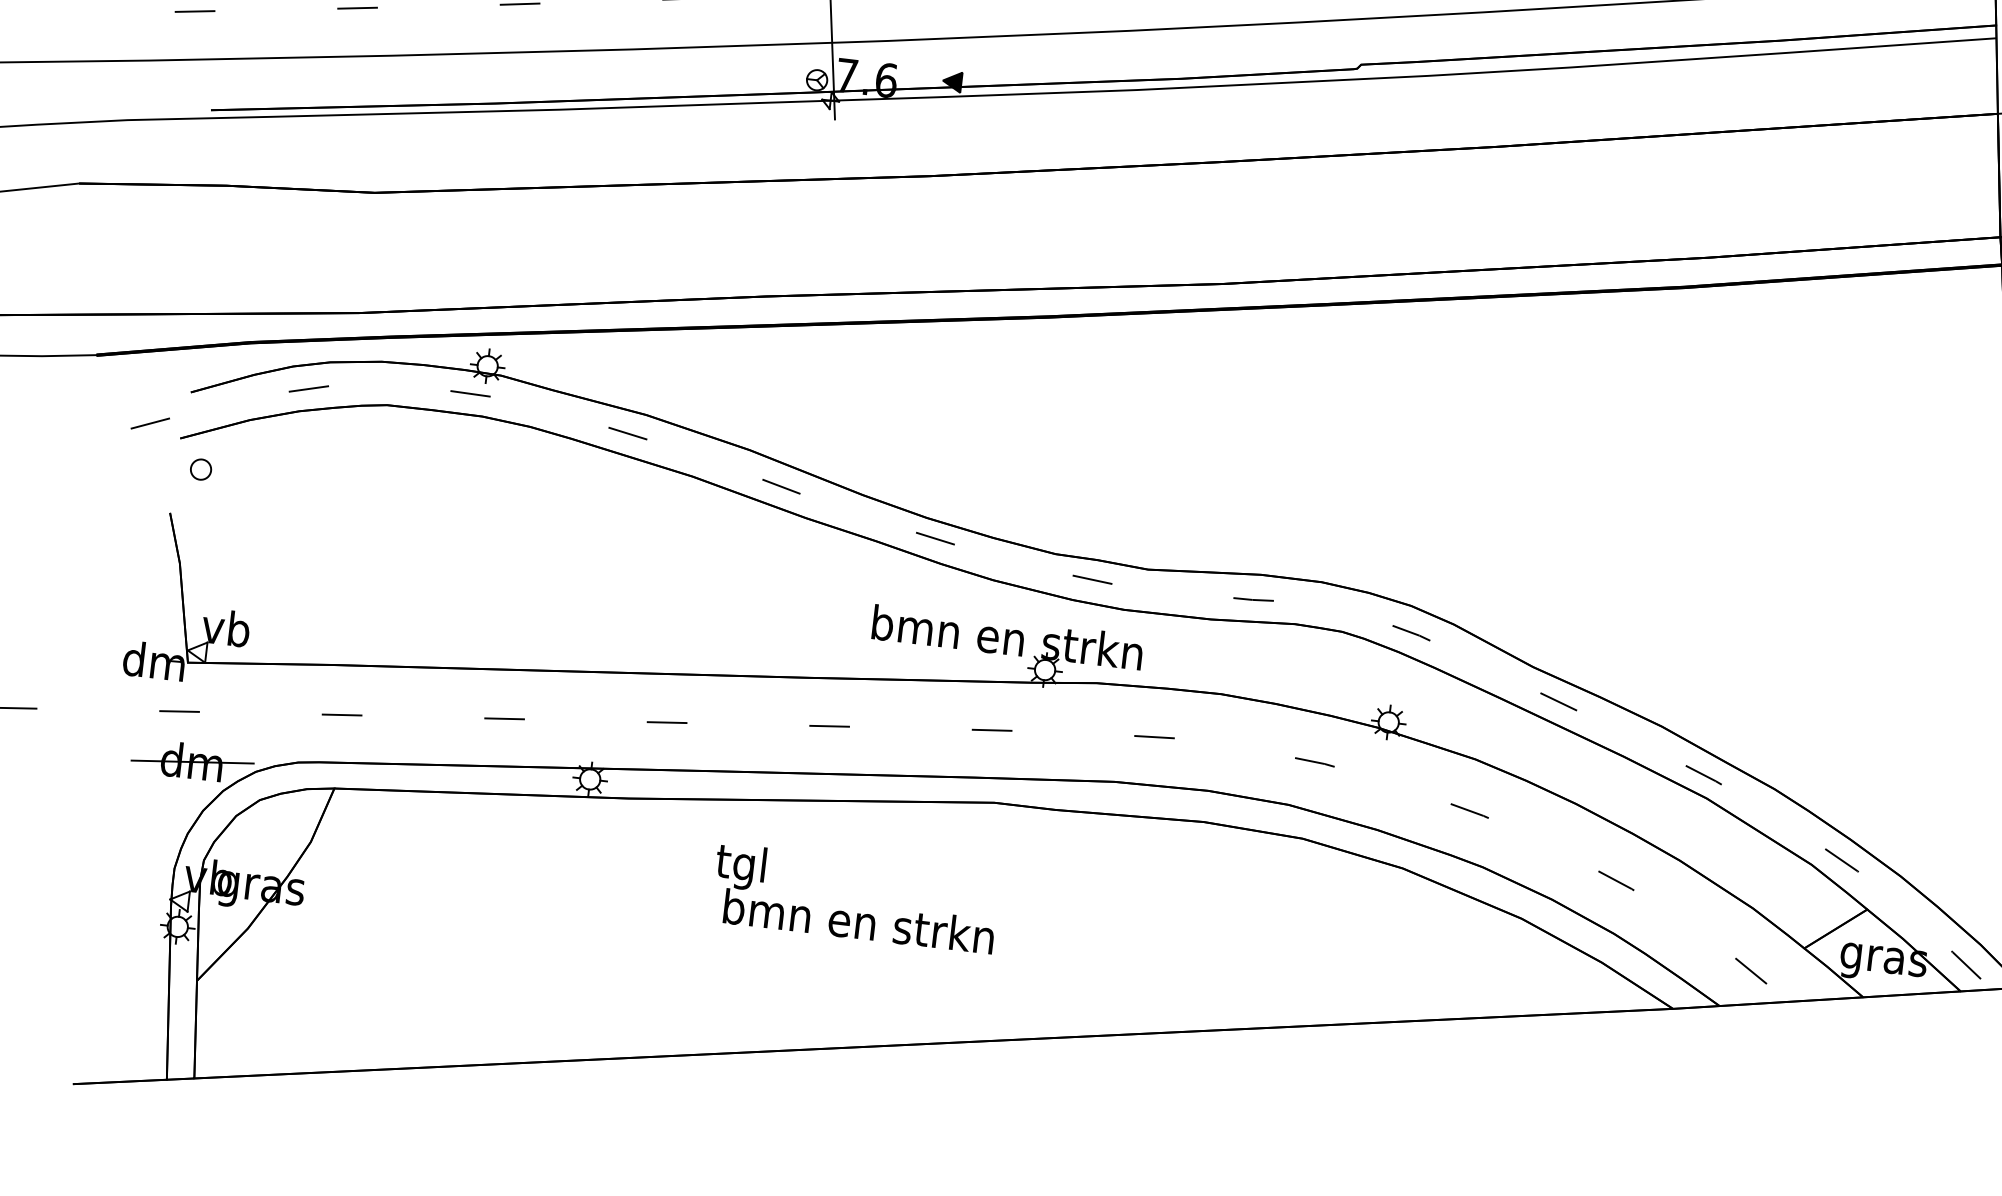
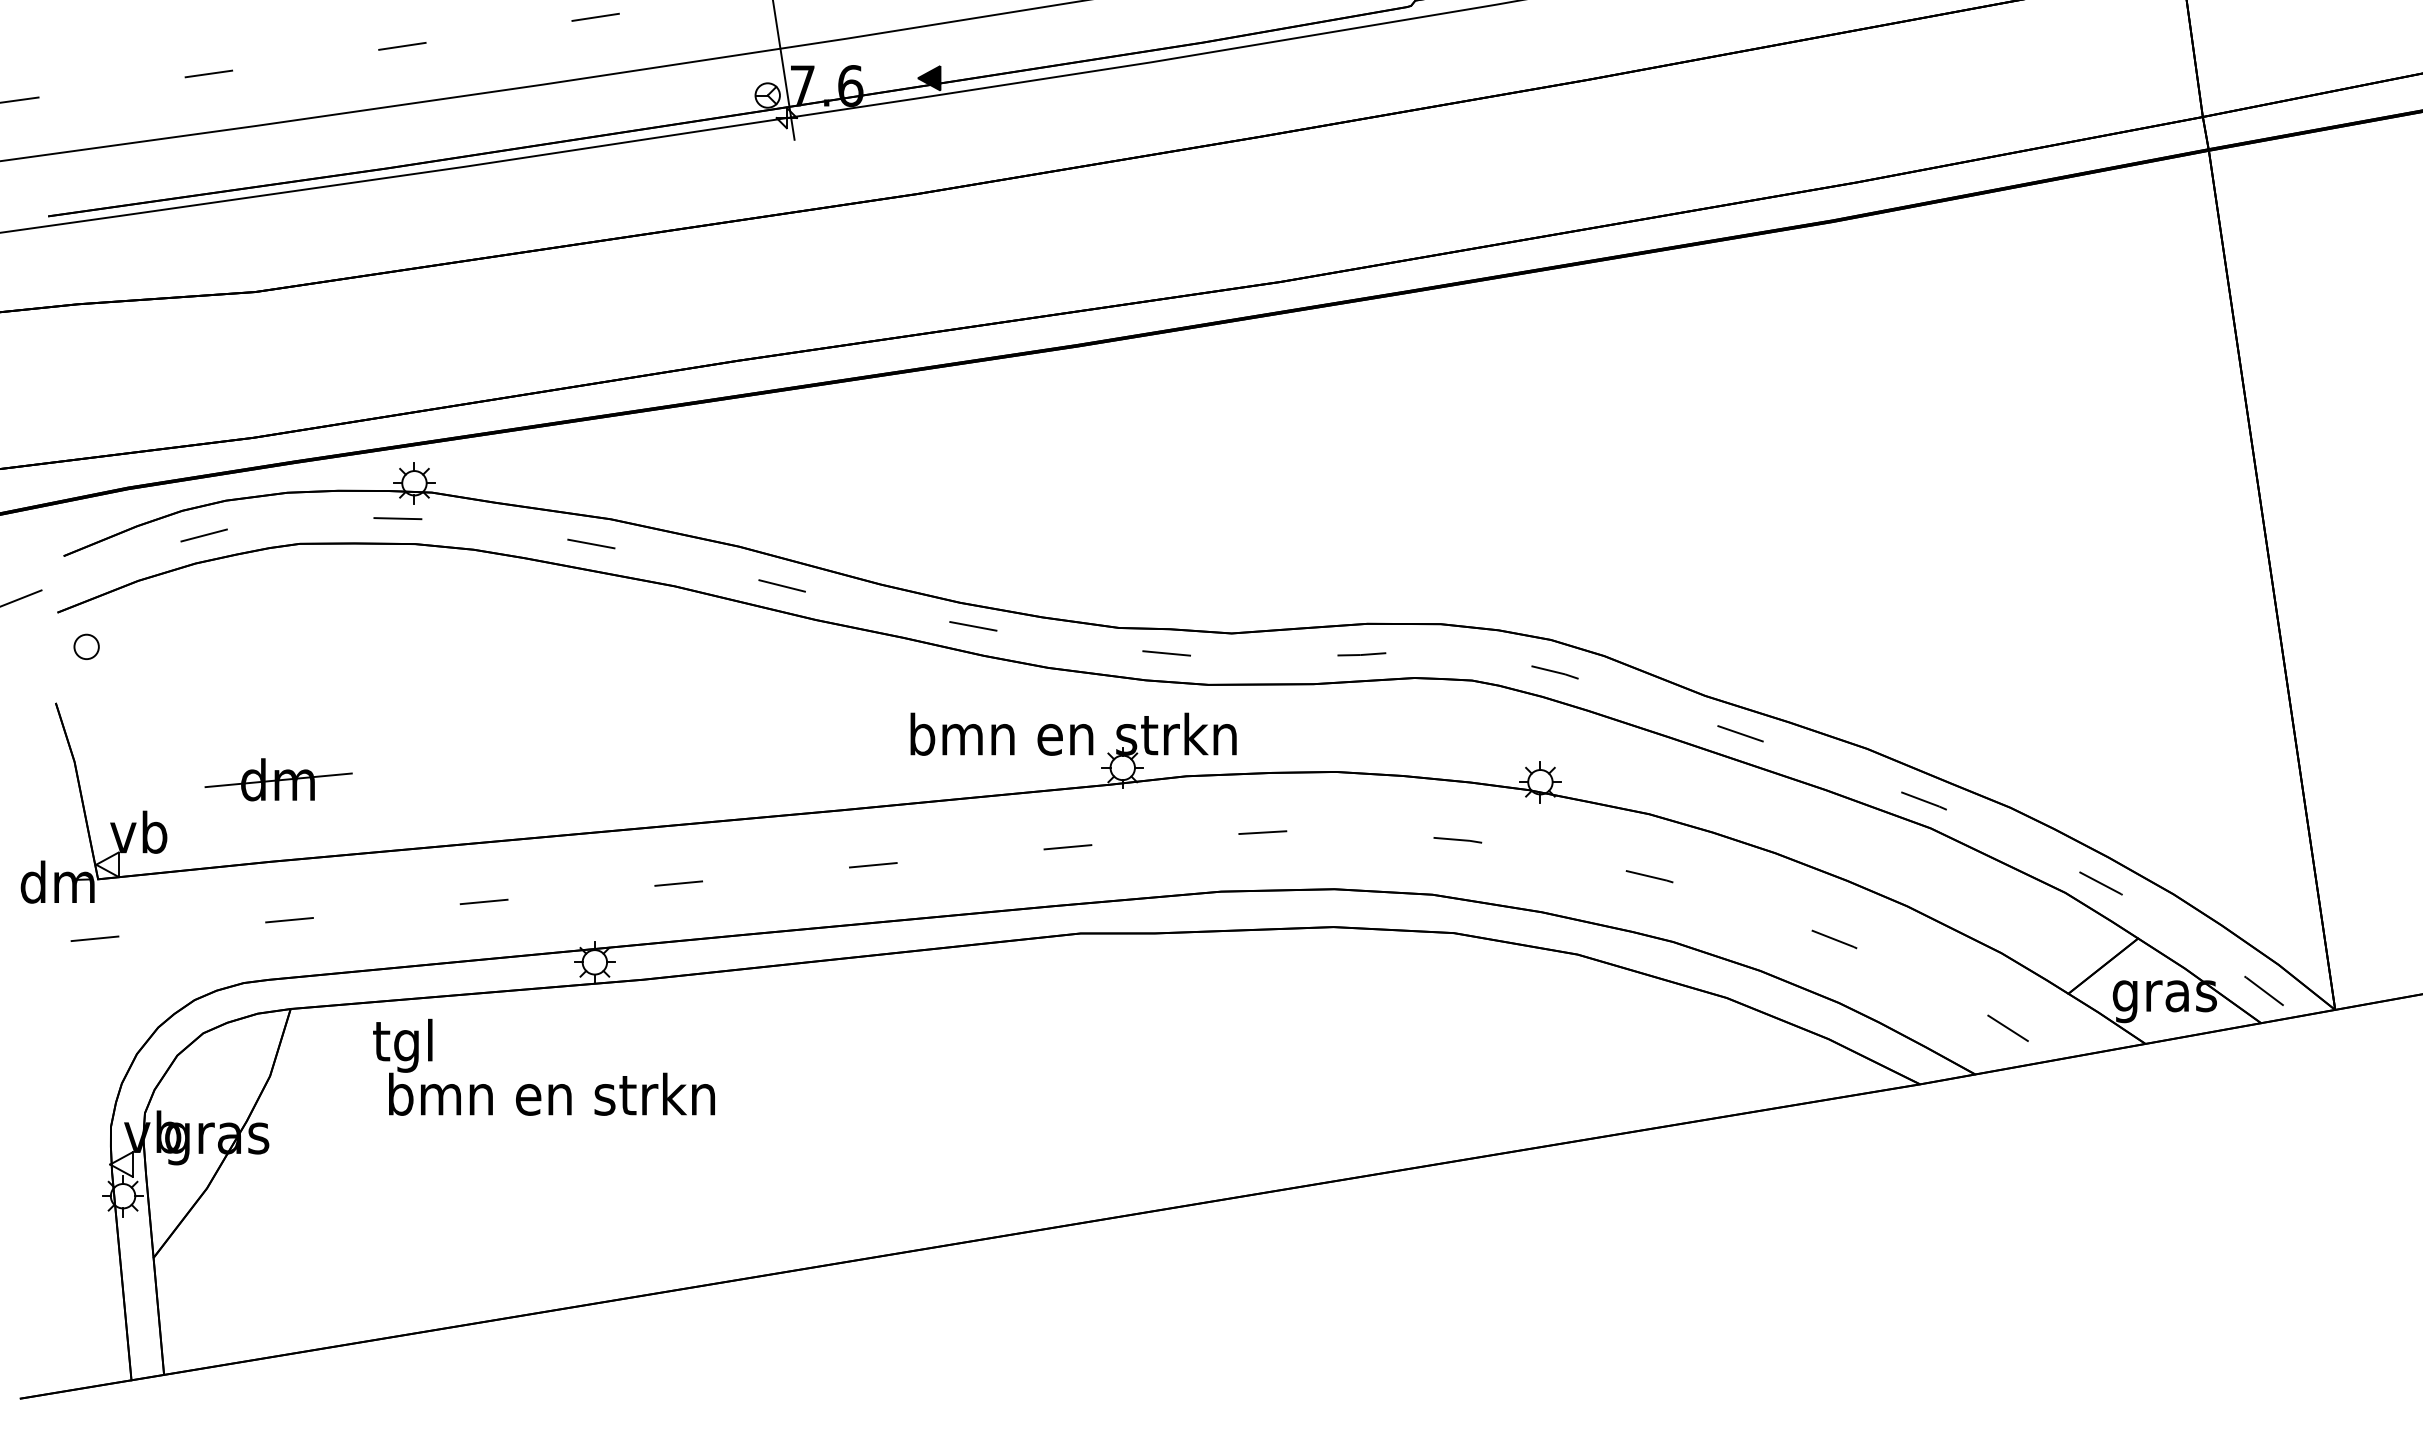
part: (192, 761) -> (278, 779), moved
text: (854, 897) -> (543, 1066), moved

